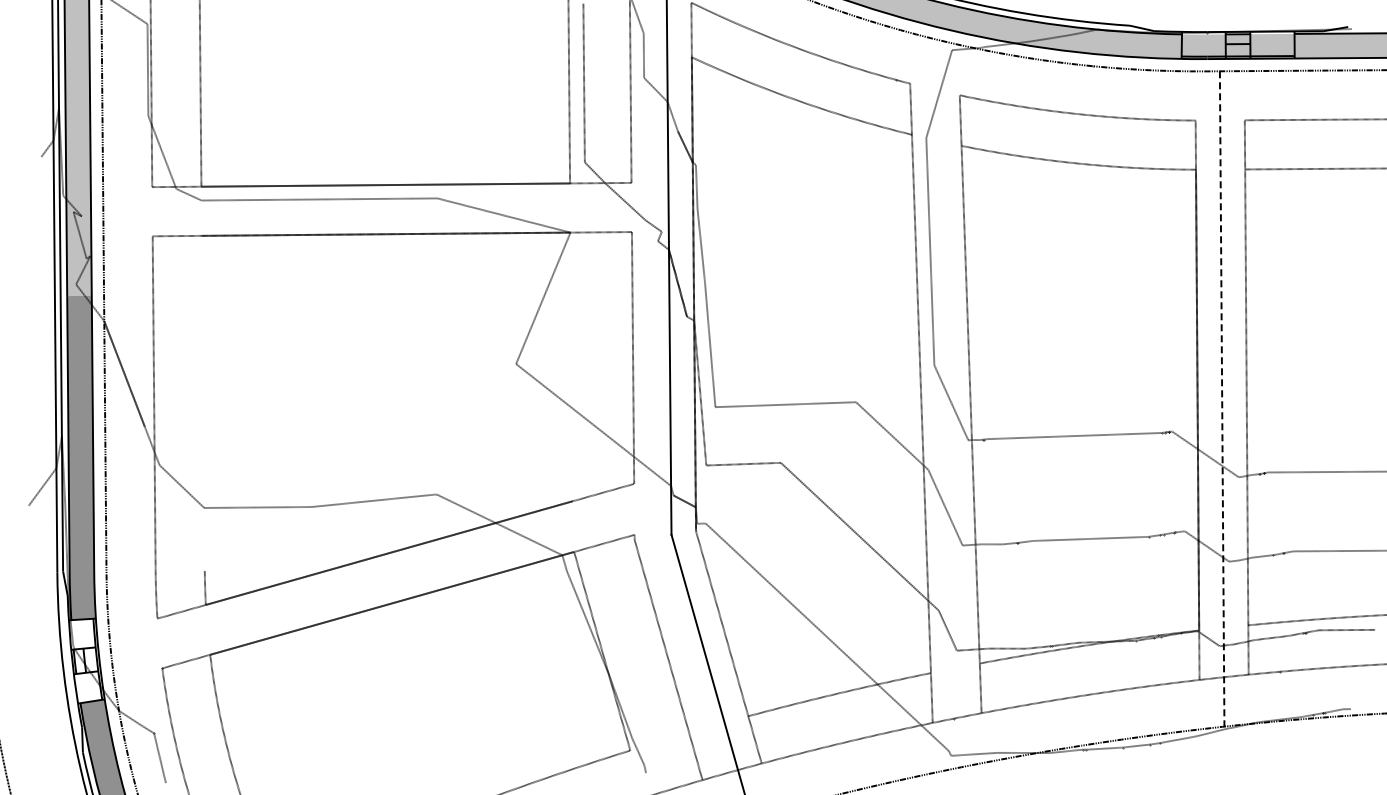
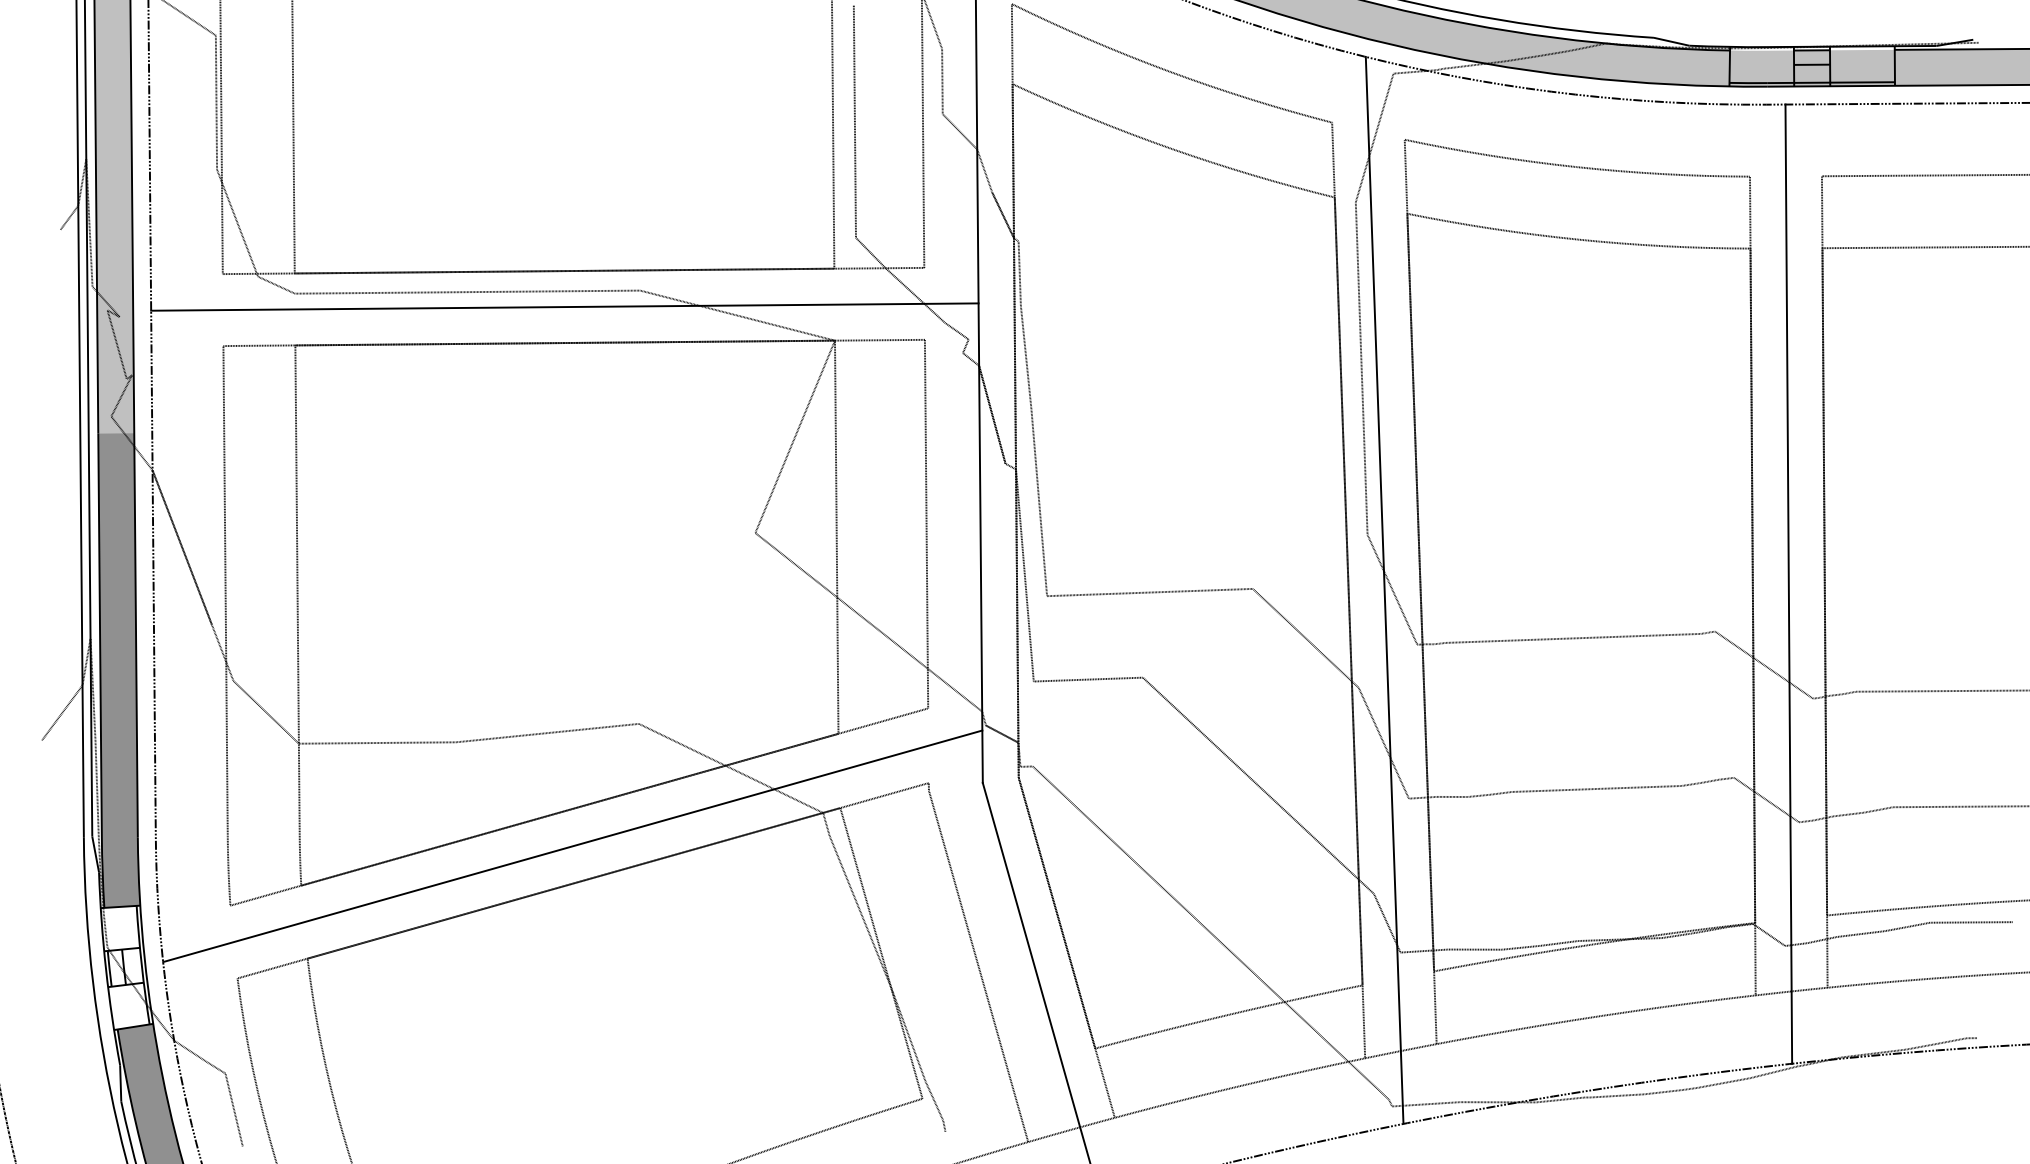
line: (385, 209) -> (564, 306), added
line: (571, 366) -> (836, 536), added
line: (1246, 397) -> (1824, 582), added
line: (1222, 398) -> (1789, 583), dashed -> solid
line: (202, 402) -> (296, 589), added
line: (945, 402) -> (1383, 589), added
line: (920, 403) -> (1347, 590), added
line: (970, 404) -> (1420, 592), added
line: (391, 577) -> (572, 845), added
line: (722, 623) -> (1057, 912), added

